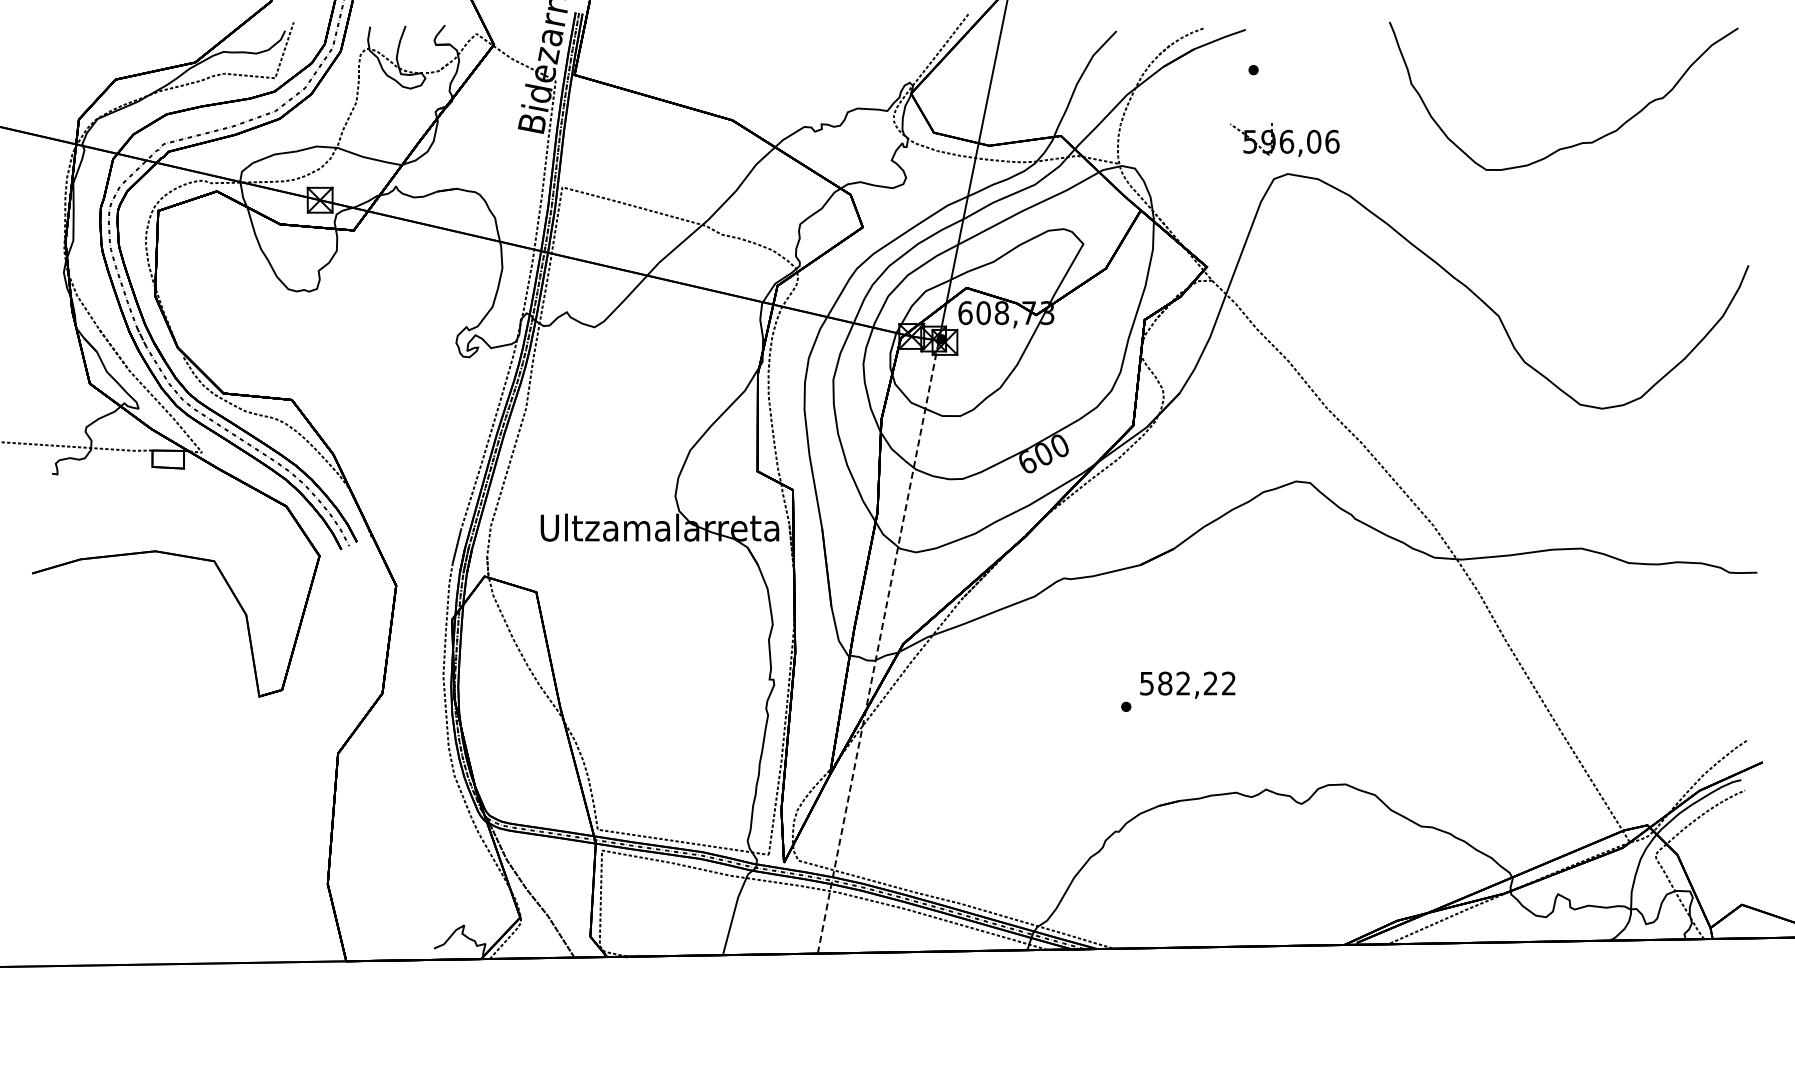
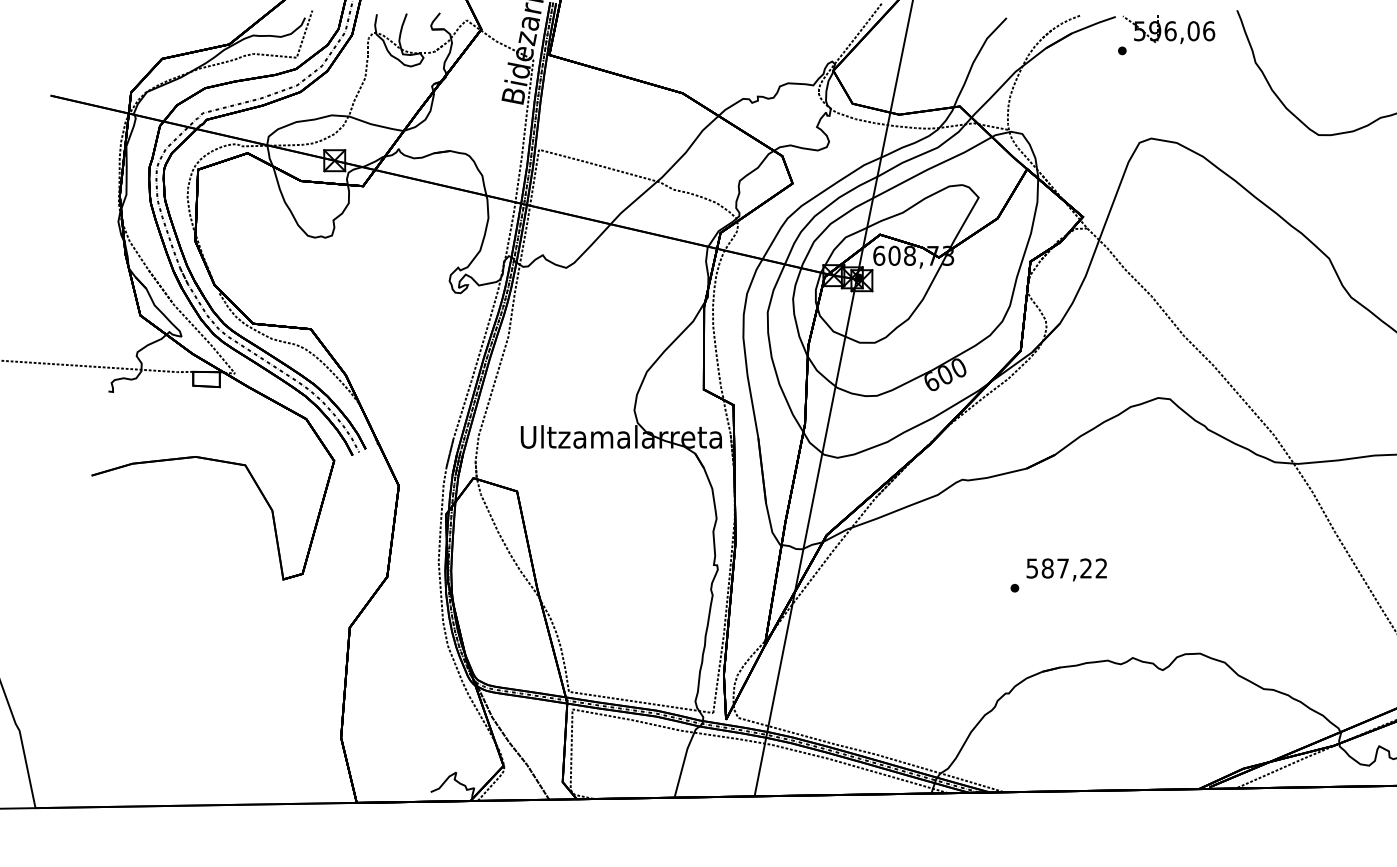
part: (1284, 140) -> (1168, 30), moved
line: (878, 646) -> (805, 537), dashed -> solid
text: (1183, 683) -> (1063, 568), 582,22 -> 587,22

